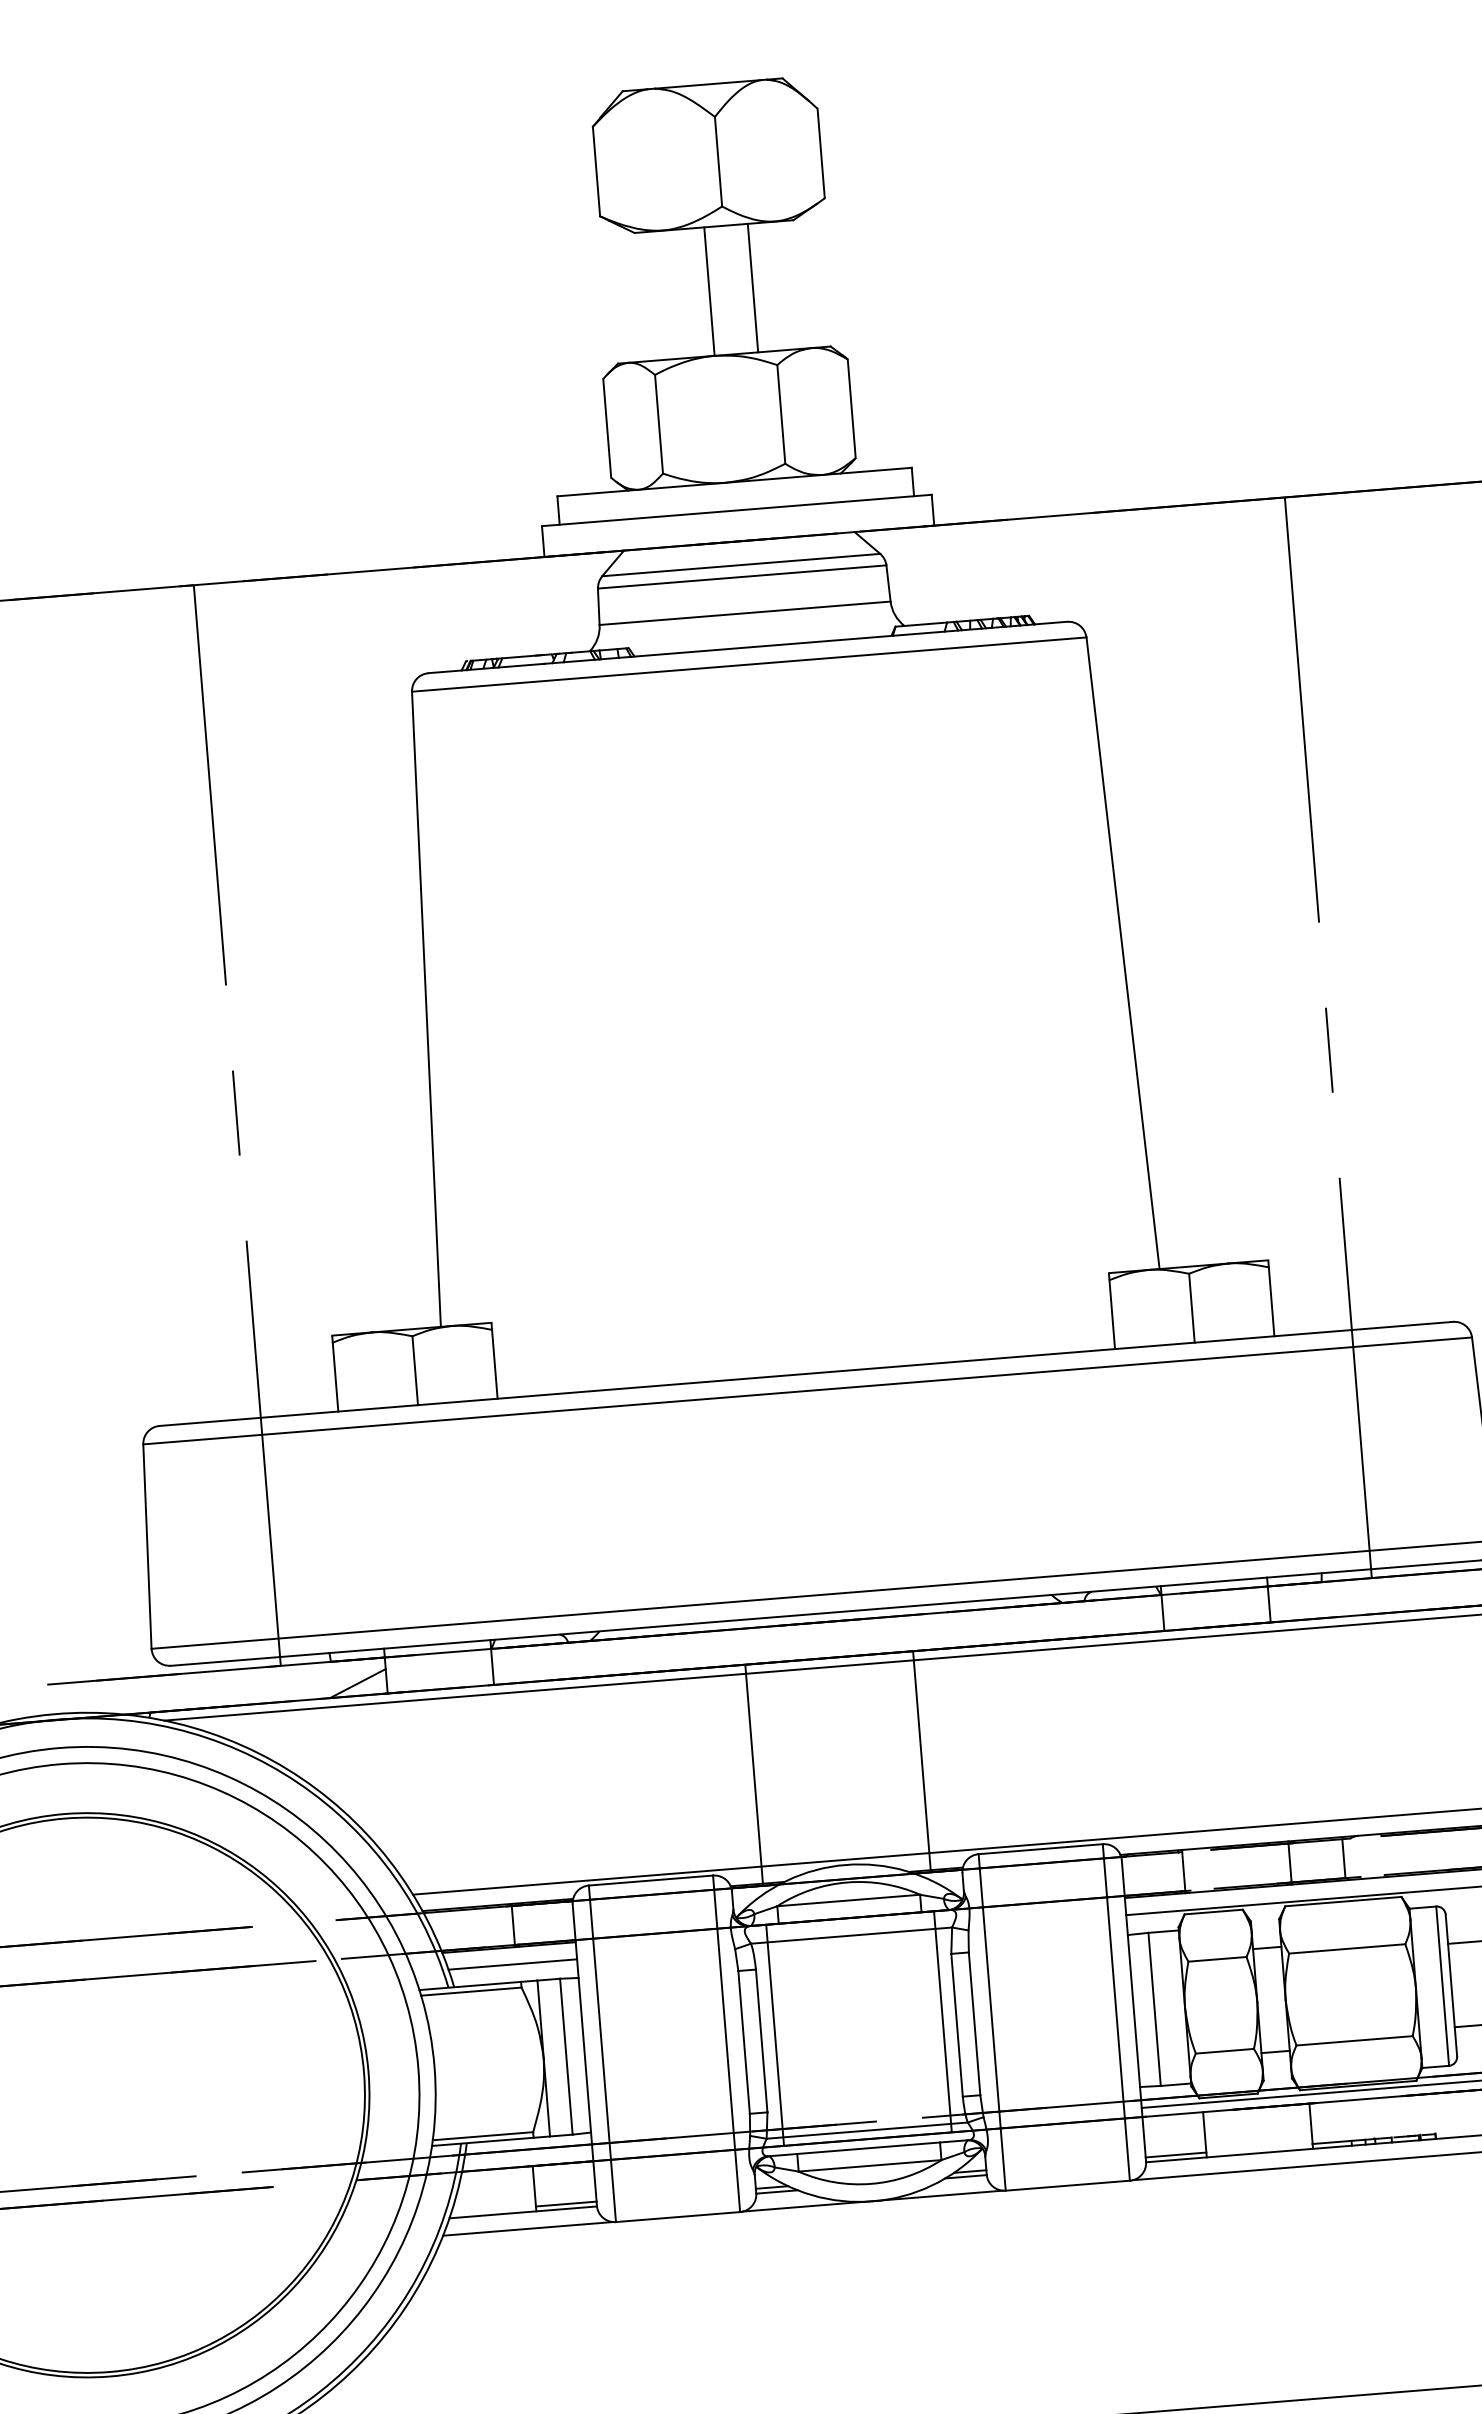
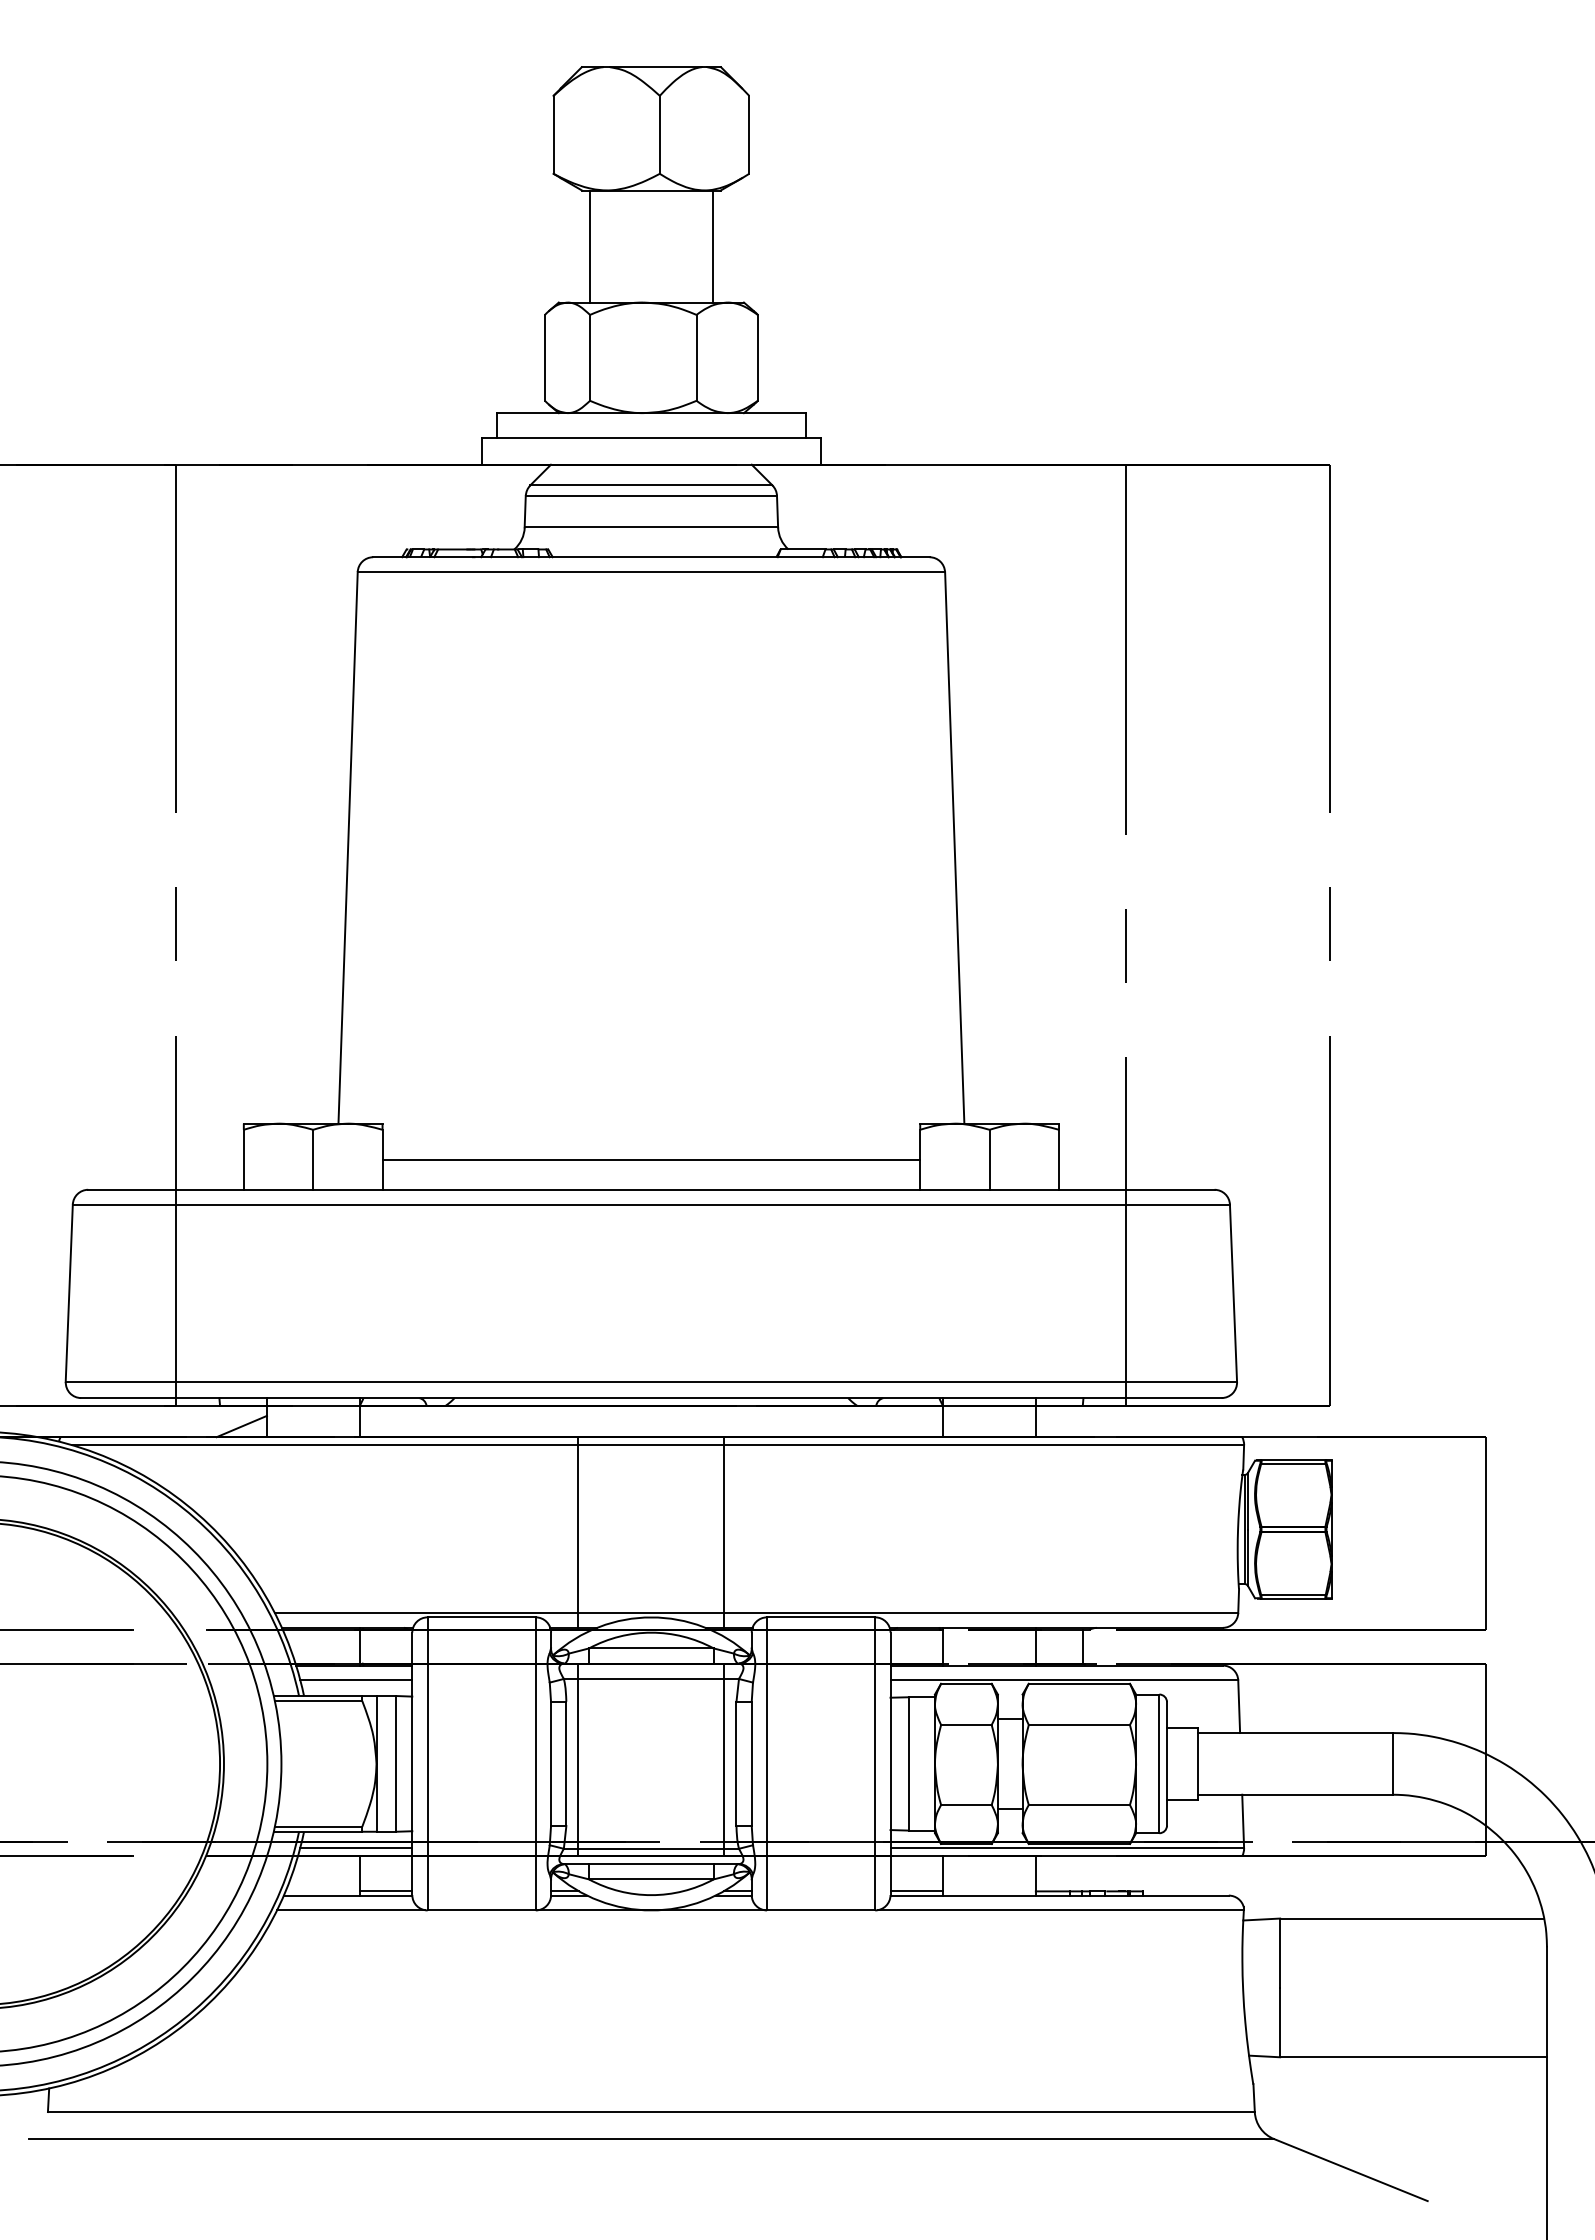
line: (752, 288) -> (589, 246), moved
line: (708, 291) -> (712, 246), moved
line: (803, 1340) -> (651, 1160), added
line: (528, 2157) -> (356, 1848), added

